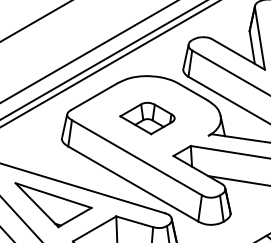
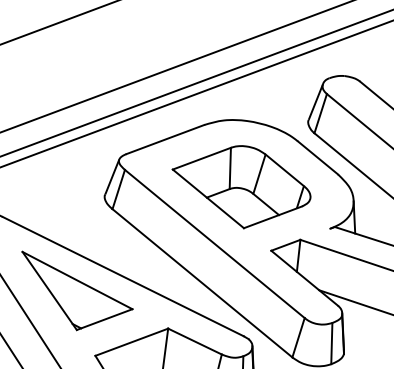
part: (147, 118) -> (241, 186), size x1.67

